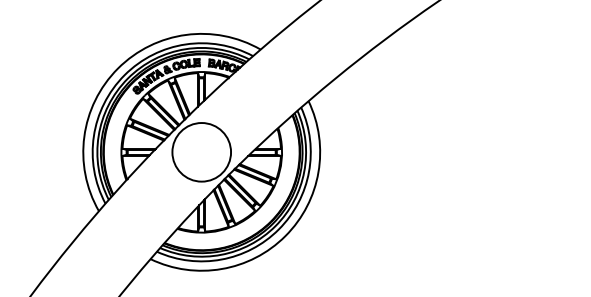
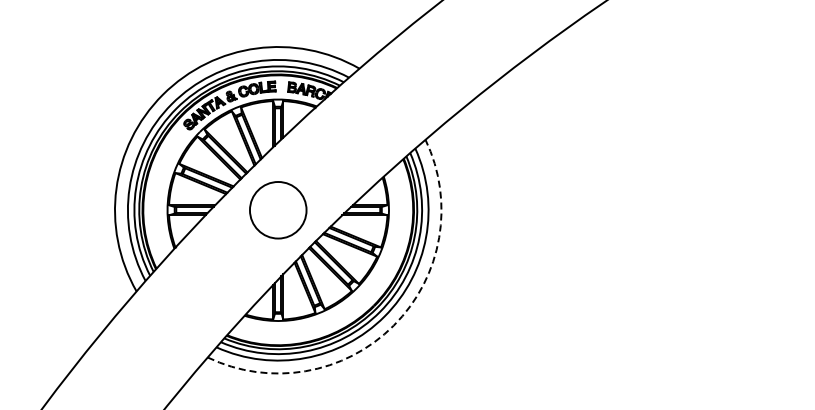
circle: (201, 151) -> (277, 209), size x0.7
arc: (285, 235) -> (393, 325), solid -> dashed

